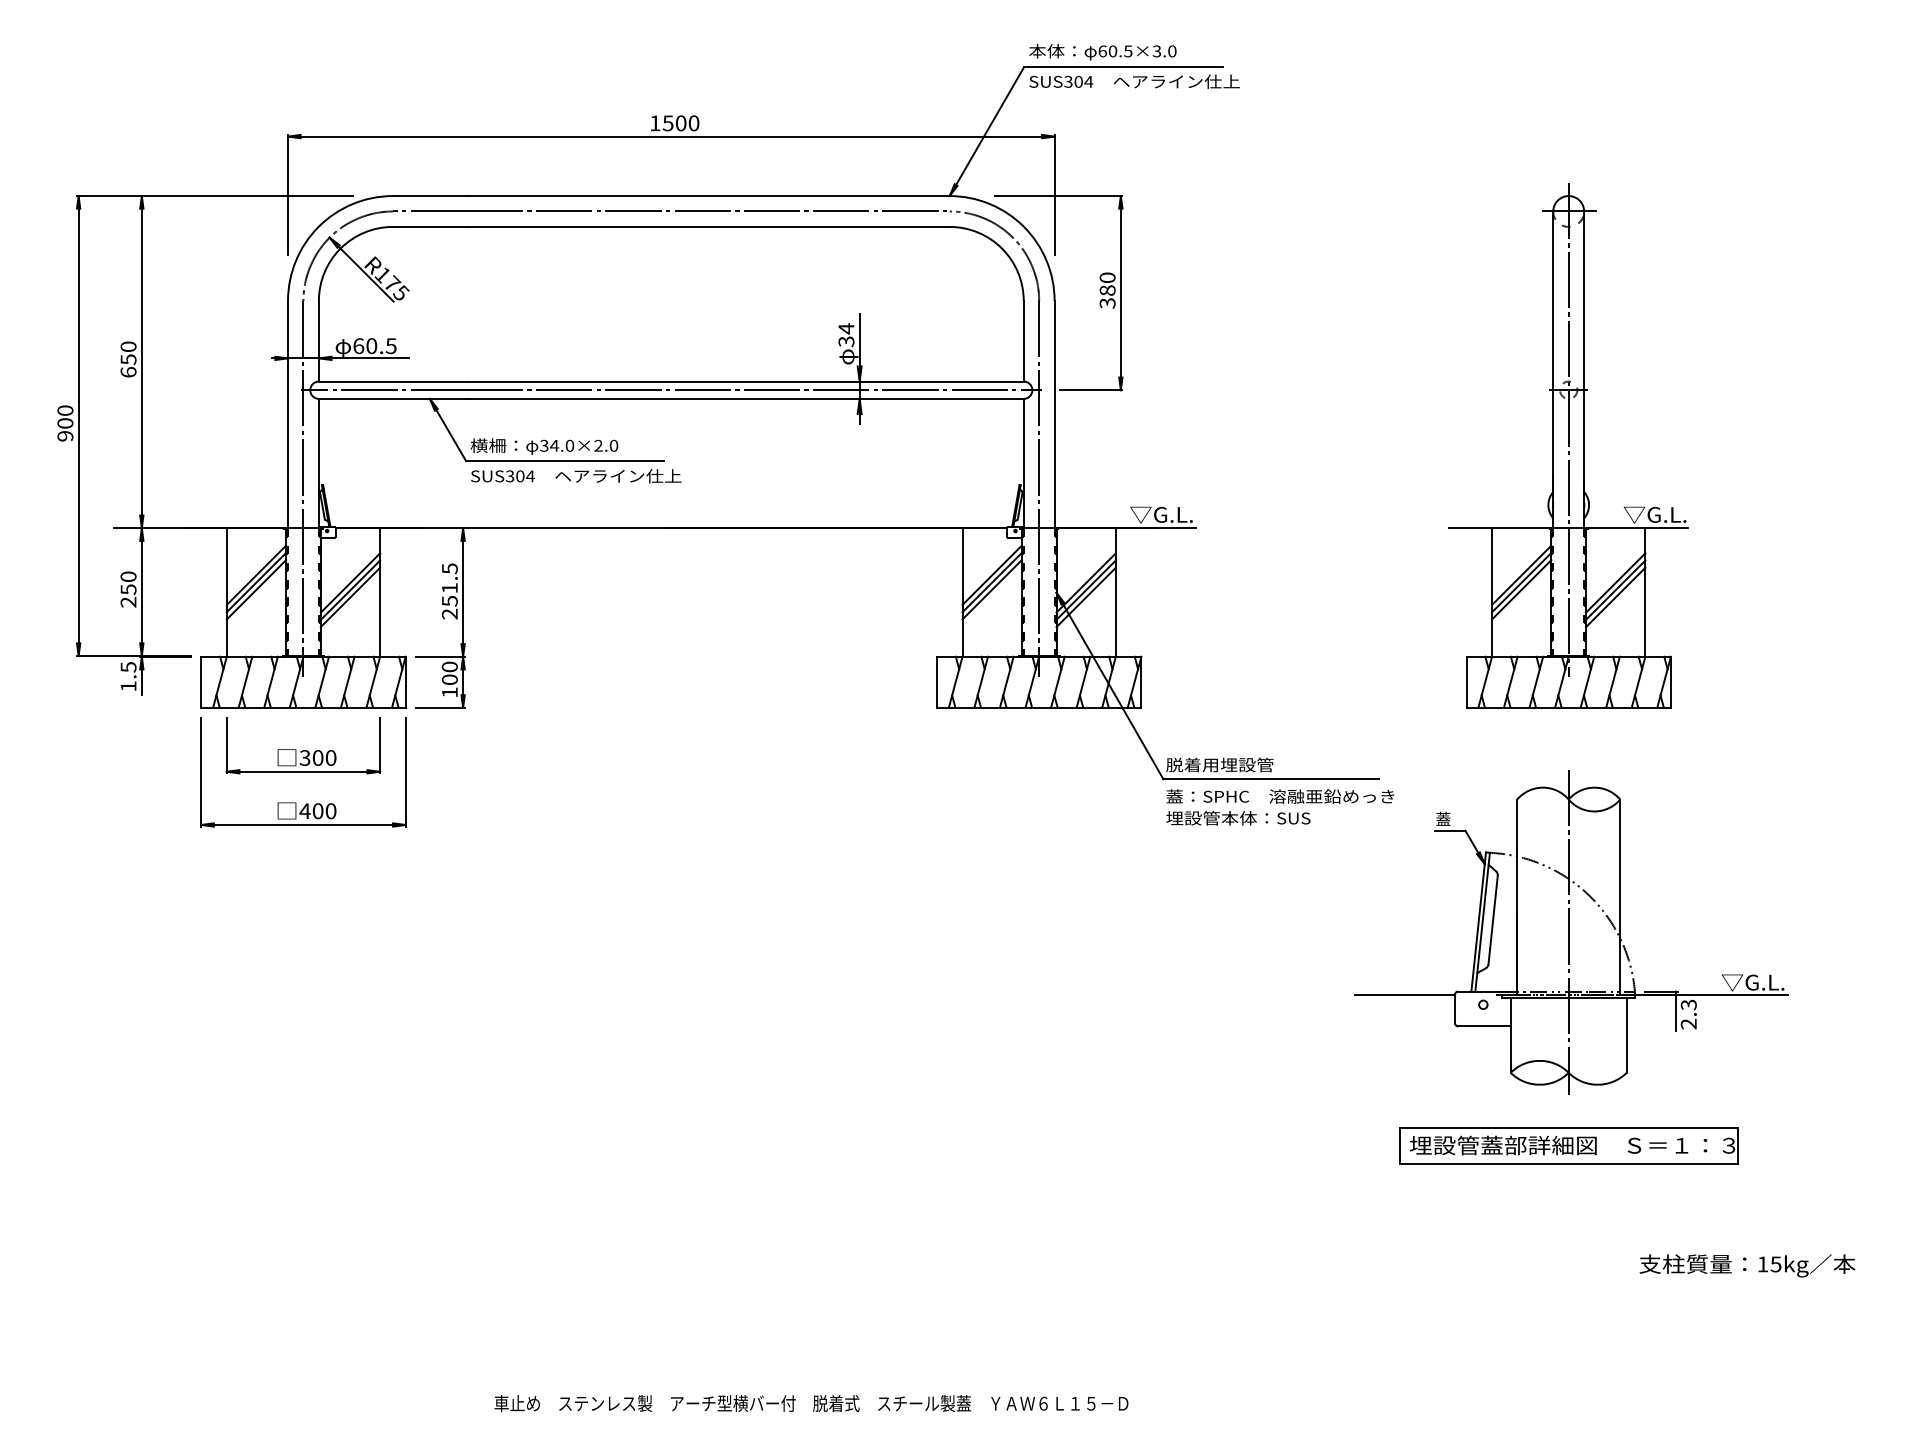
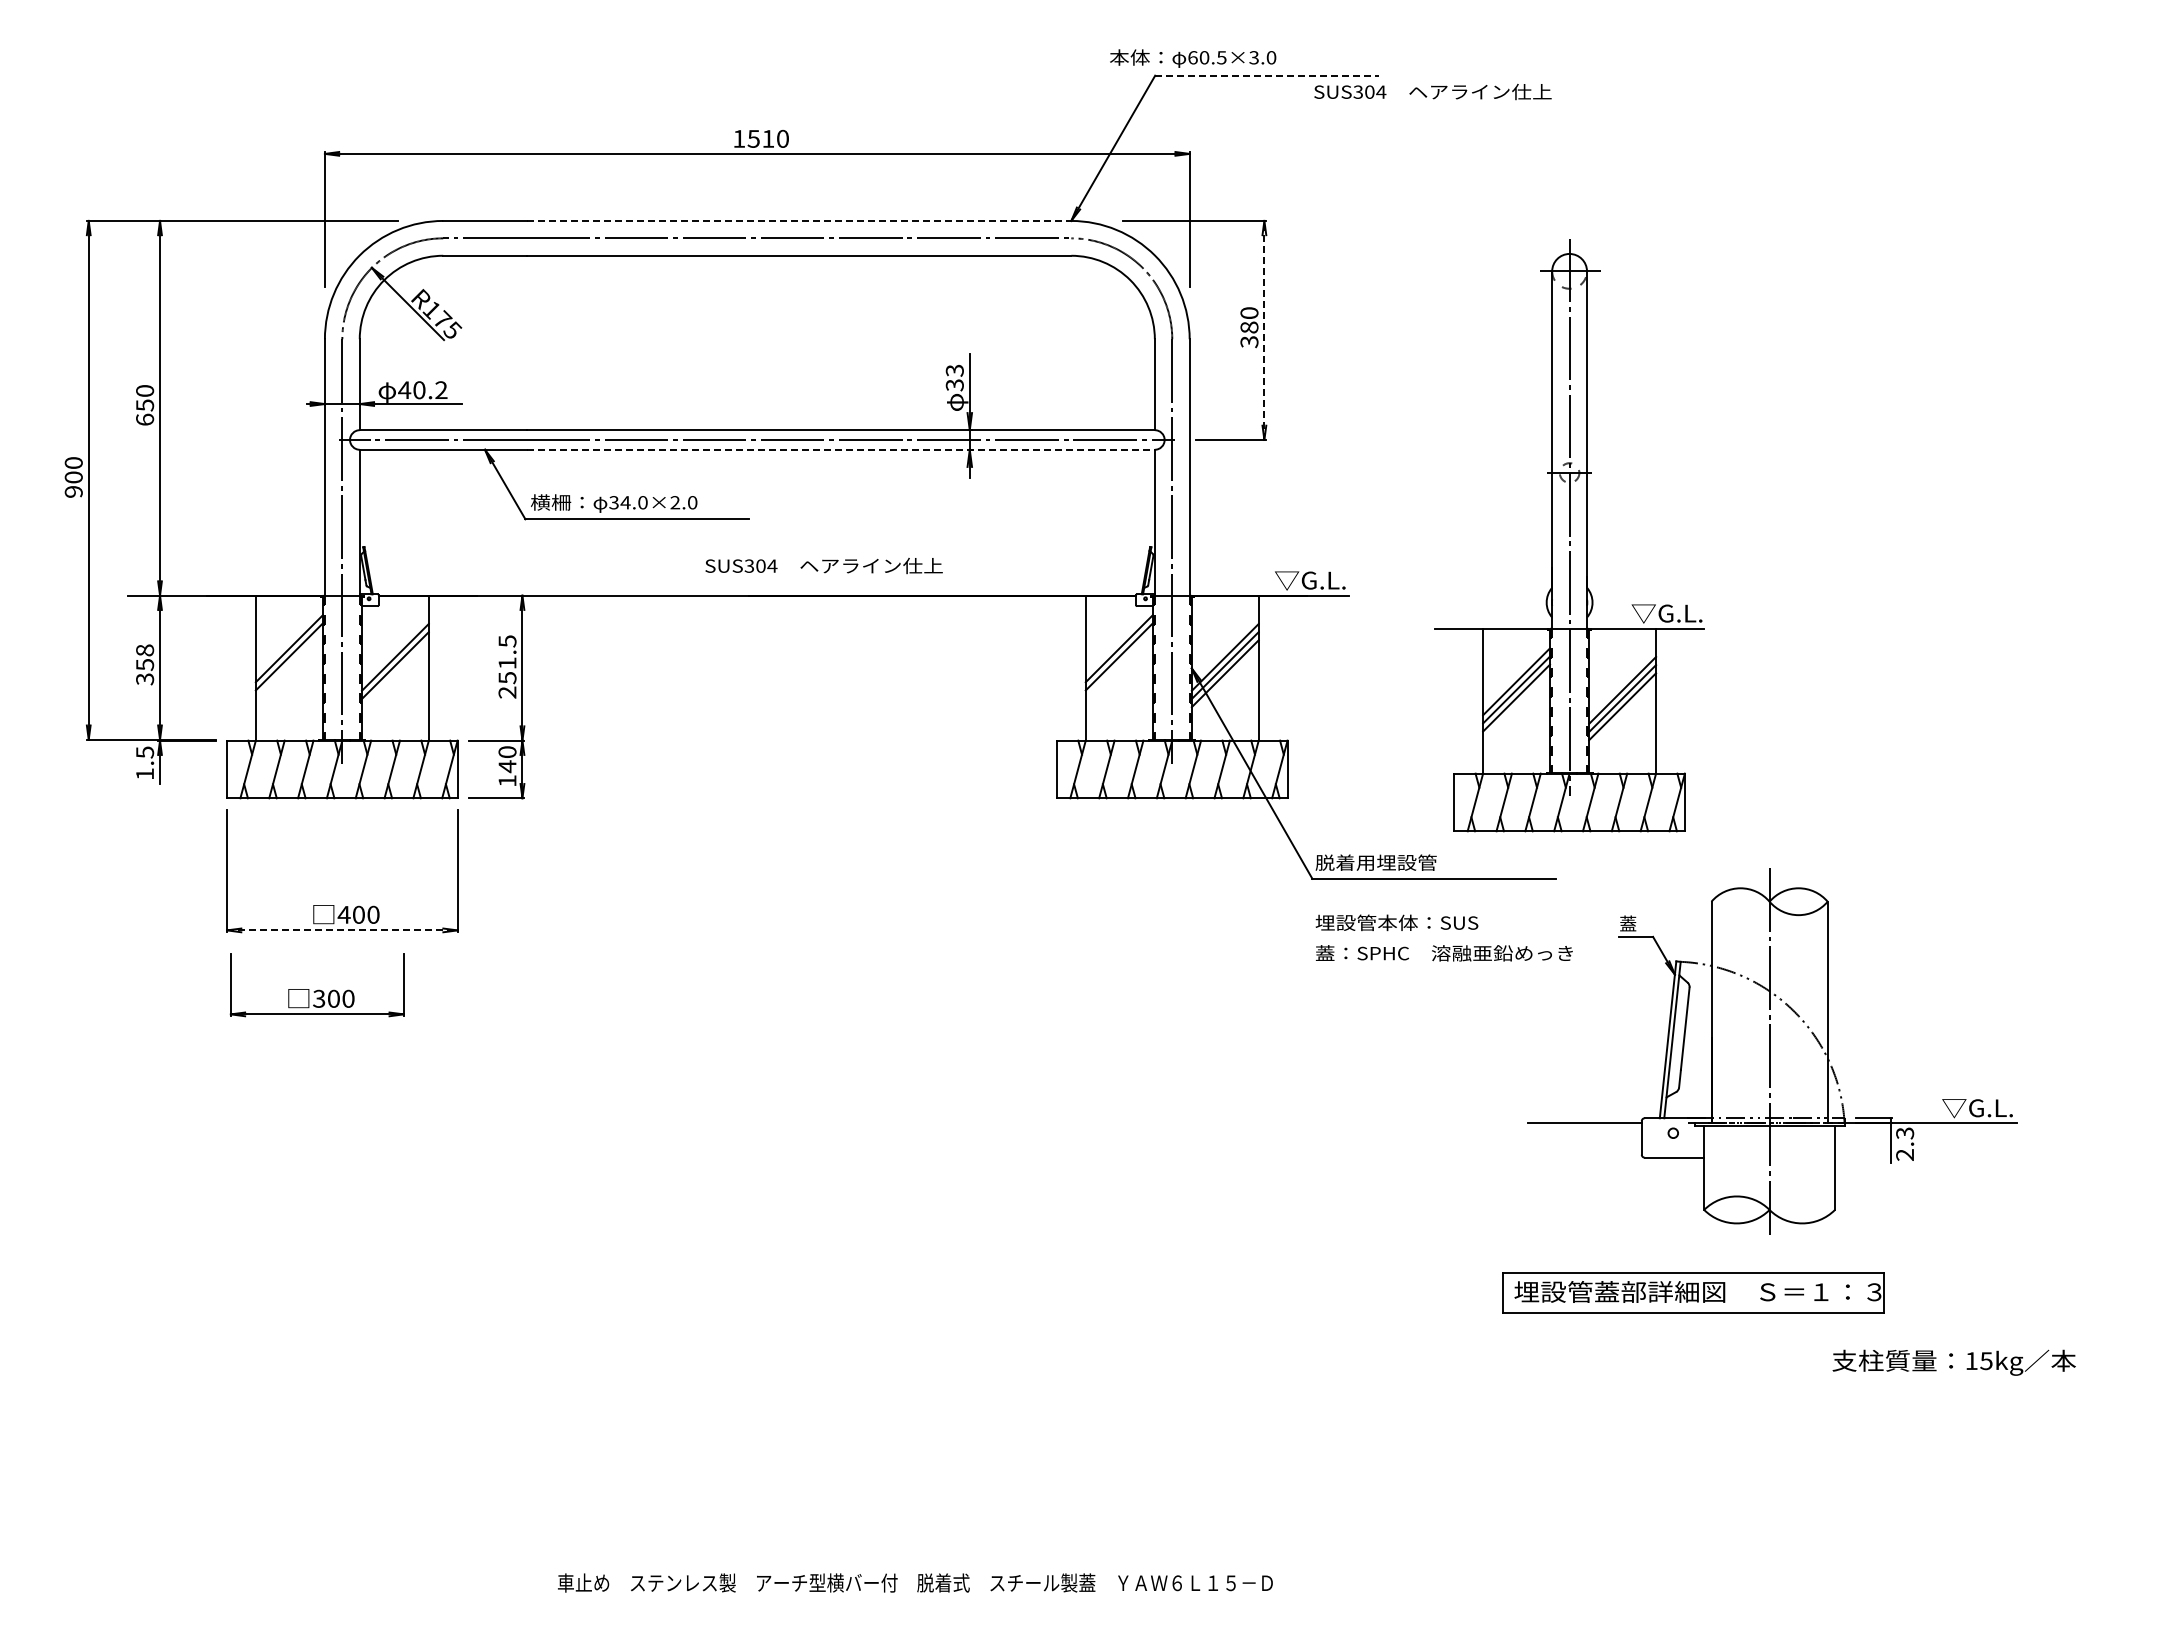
text: (1103, 52) -> (1193, 58), moved
line: (1123, 67) -> (1267, 75), solid -> dashed
text: (1134, 82) -> (1432, 92), moved
text: (681, 122) -> (768, 138), 1500 -> 1510
line: (708, 195) -> (799, 220), solid -> dashed
line: (1120, 293) -> (1264, 330), solid -> dashed
text: (846, 328) -> (954, 370), 34 -> 33
text: (374, 346) -> (422, 390), 60.5 -> 40.2
line: (745, 398) -> (841, 449), solid -> dashed
part: (1568, 445) -> (1569, 535), moved
text: (575, 476) -> (823, 566), moved
text: (128, 589) -> (145, 664), 250 -> 358
line: (255, 589) -> (288, 664), removed
line: (991, 589) -> (1118, 664), removed
line: (349, 597) -> (394, 673), removed
text: (449, 679) -> (507, 766), 100 -> 140
part: (302, 746) -> (316, 985), moved
text: (1280, 796) -> (1444, 953), moved
line: (303, 825) -> (342, 930), solid -> dashed
part: (1568, 1145) -> (1693, 1292), moved
text: (1746, 1265) -> (1953, 1362), moved

